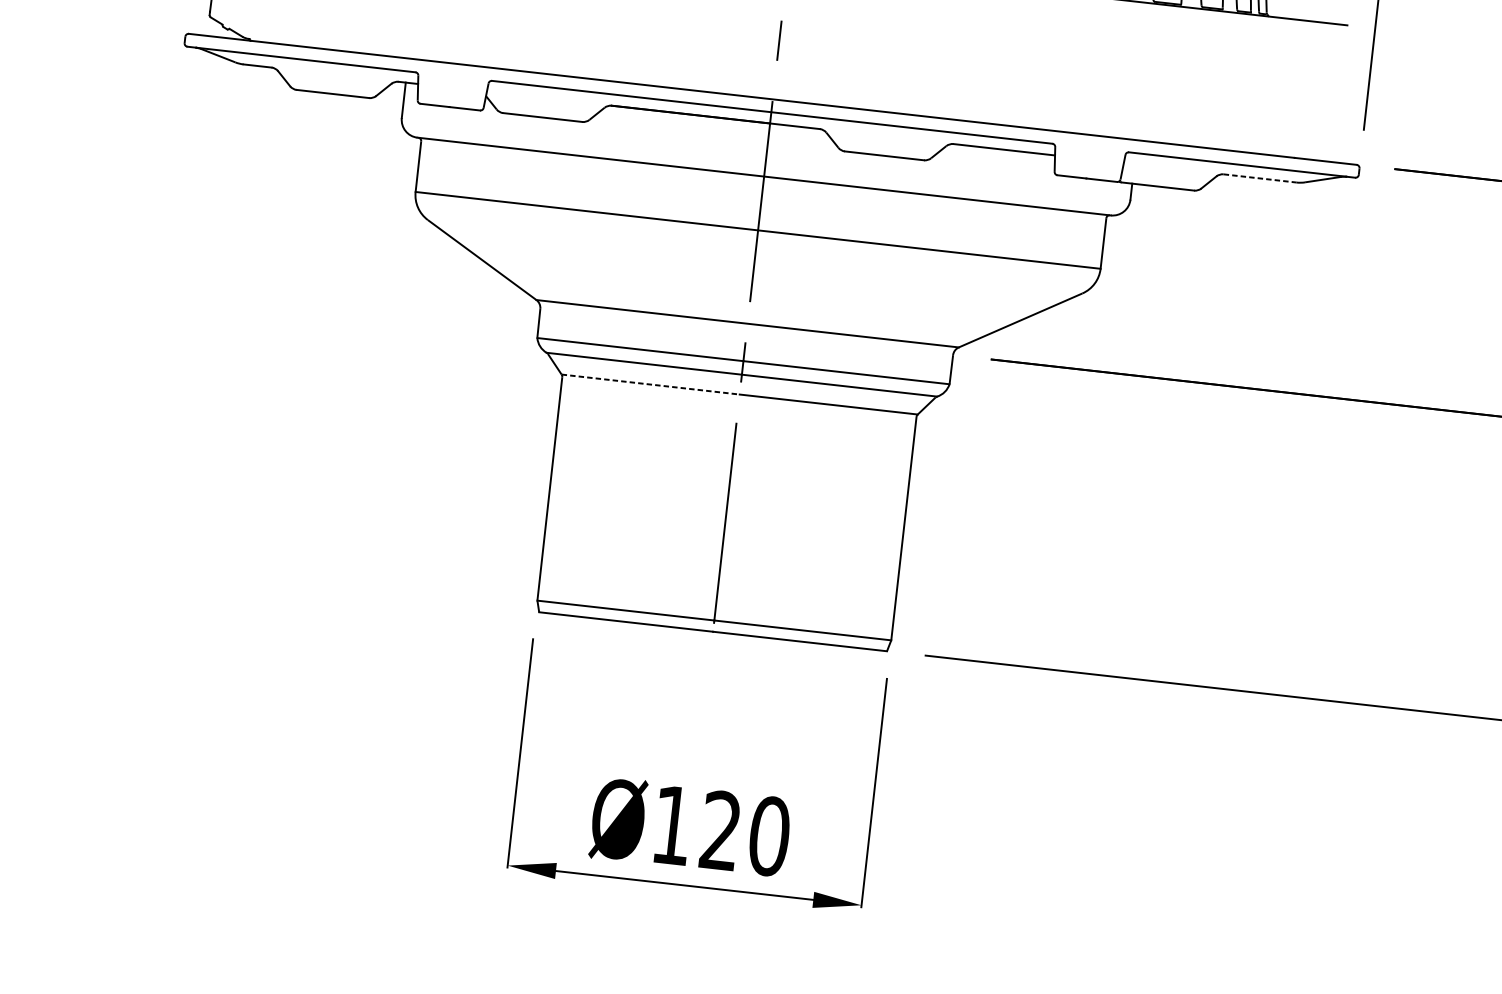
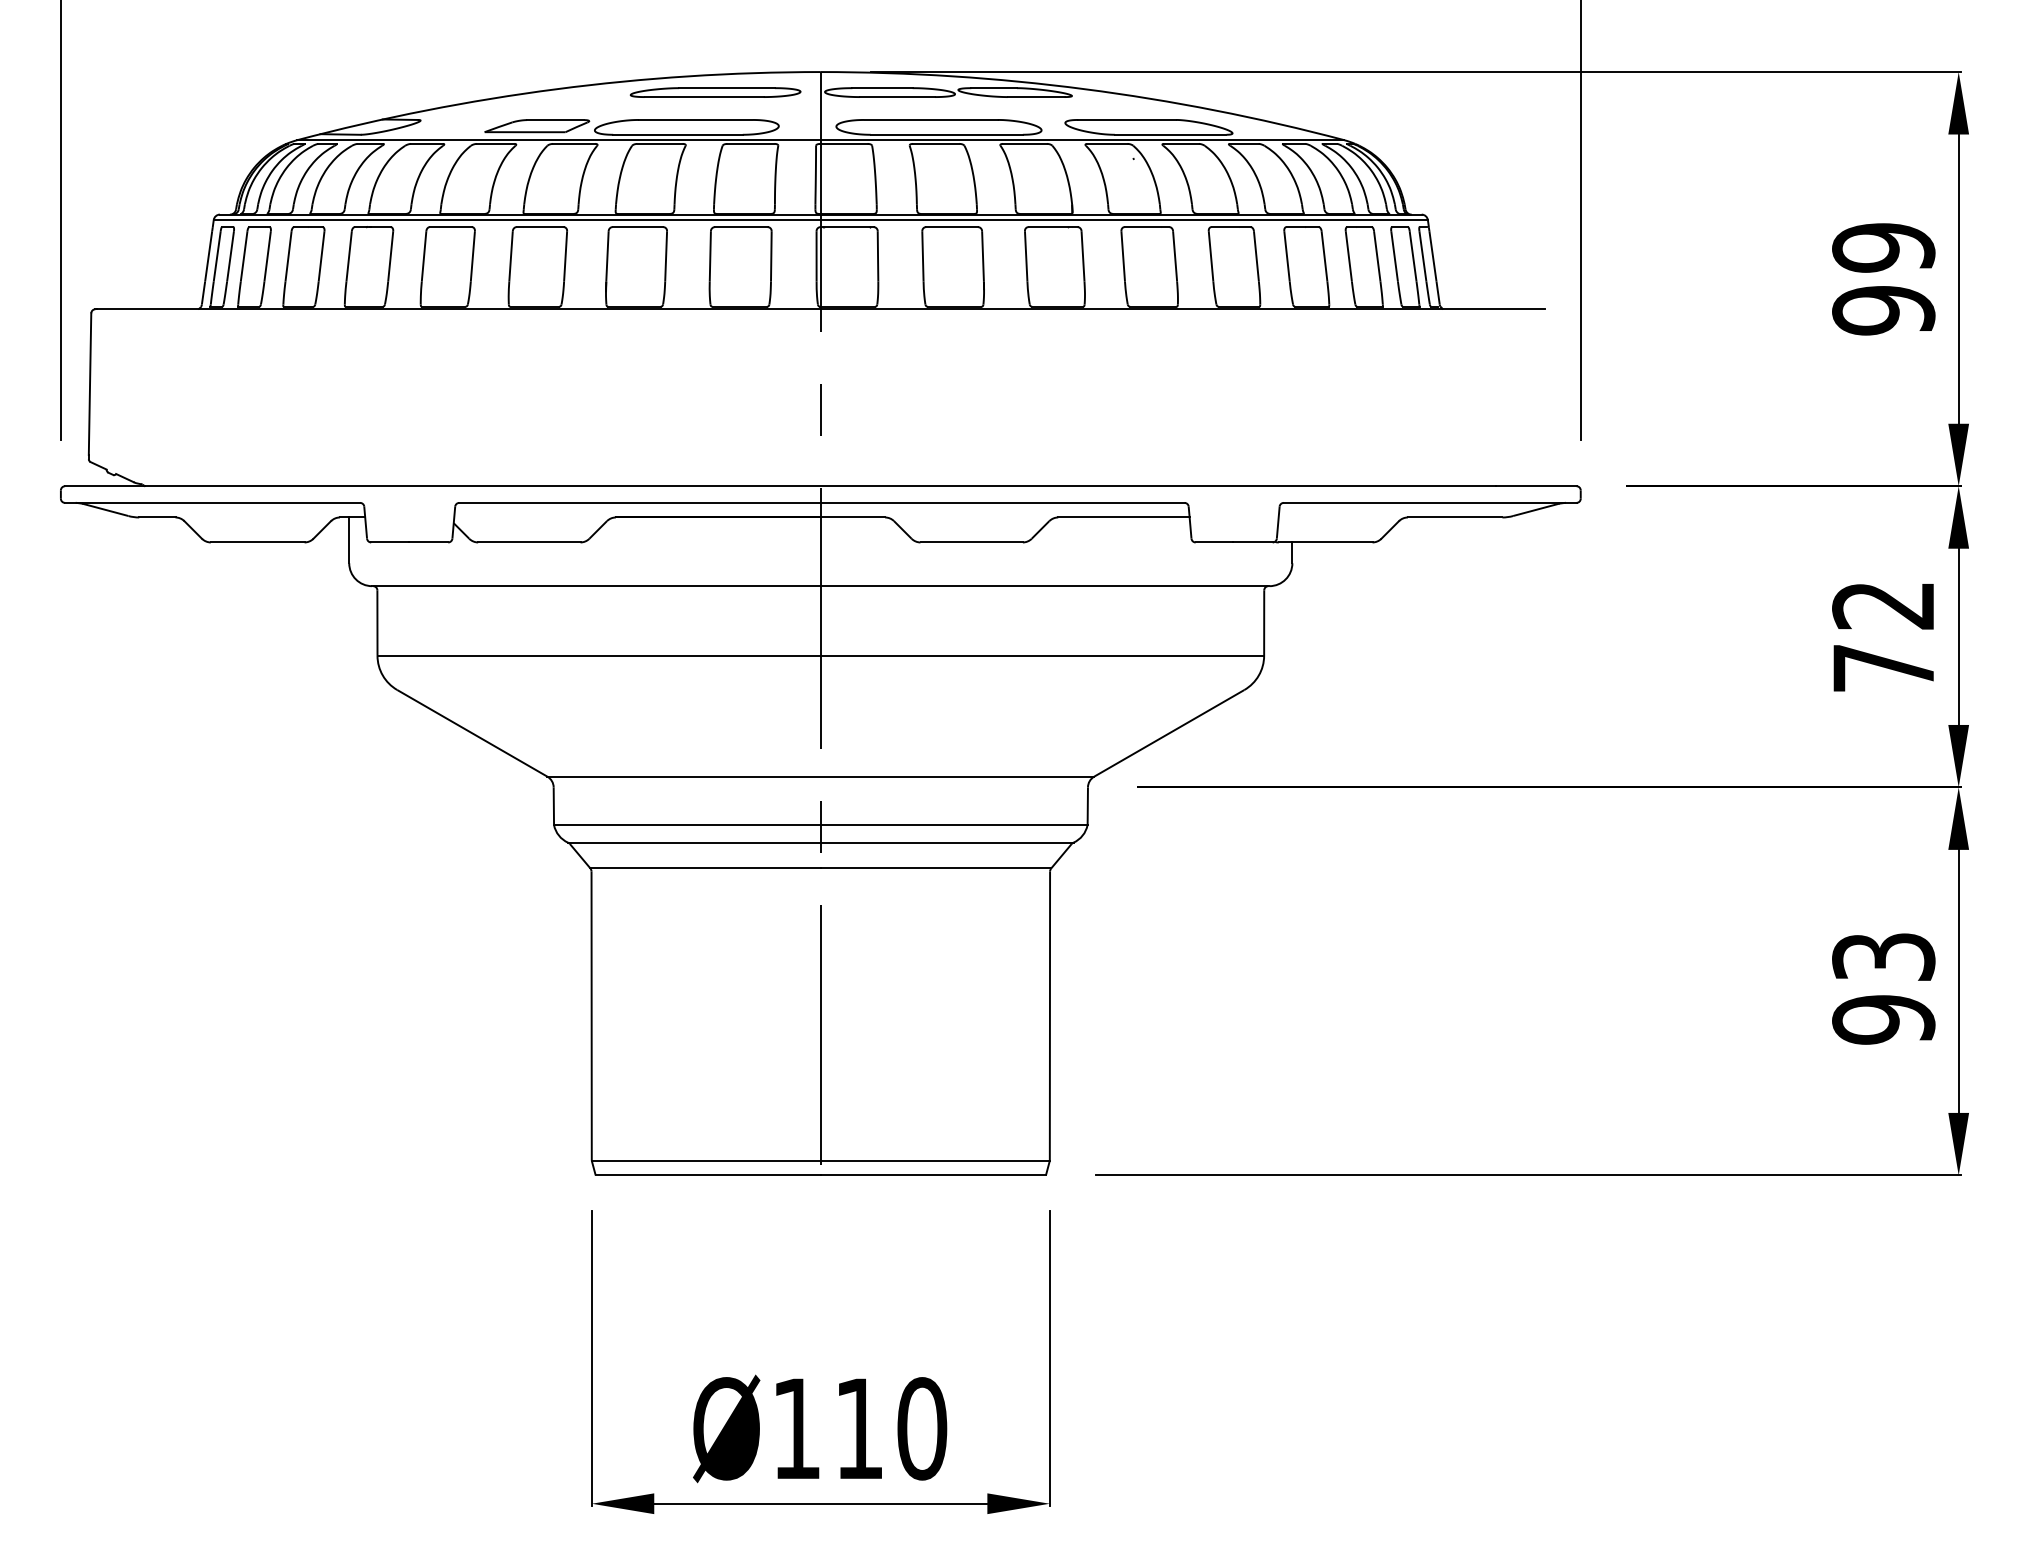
line: (1260, 178) -> (1455, 517), dashed -> solid
line: (651, 384) -> (706, 868), dashed -> solid
text: (720, 829) -> (858, 1427), Ø120 -> Ø110

